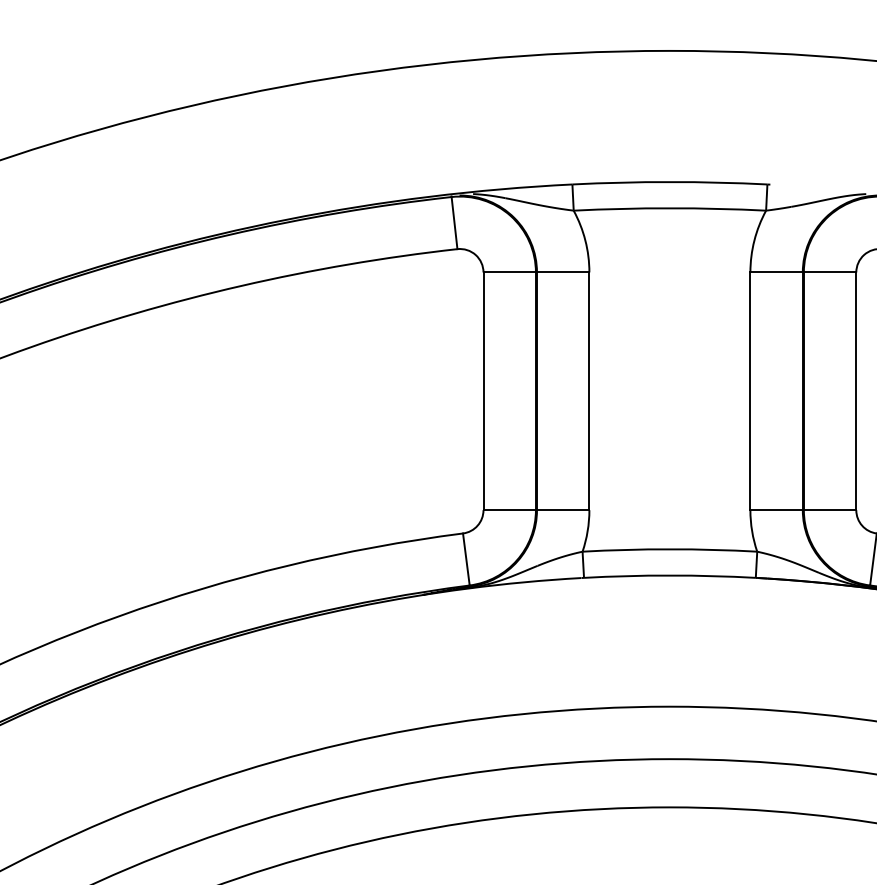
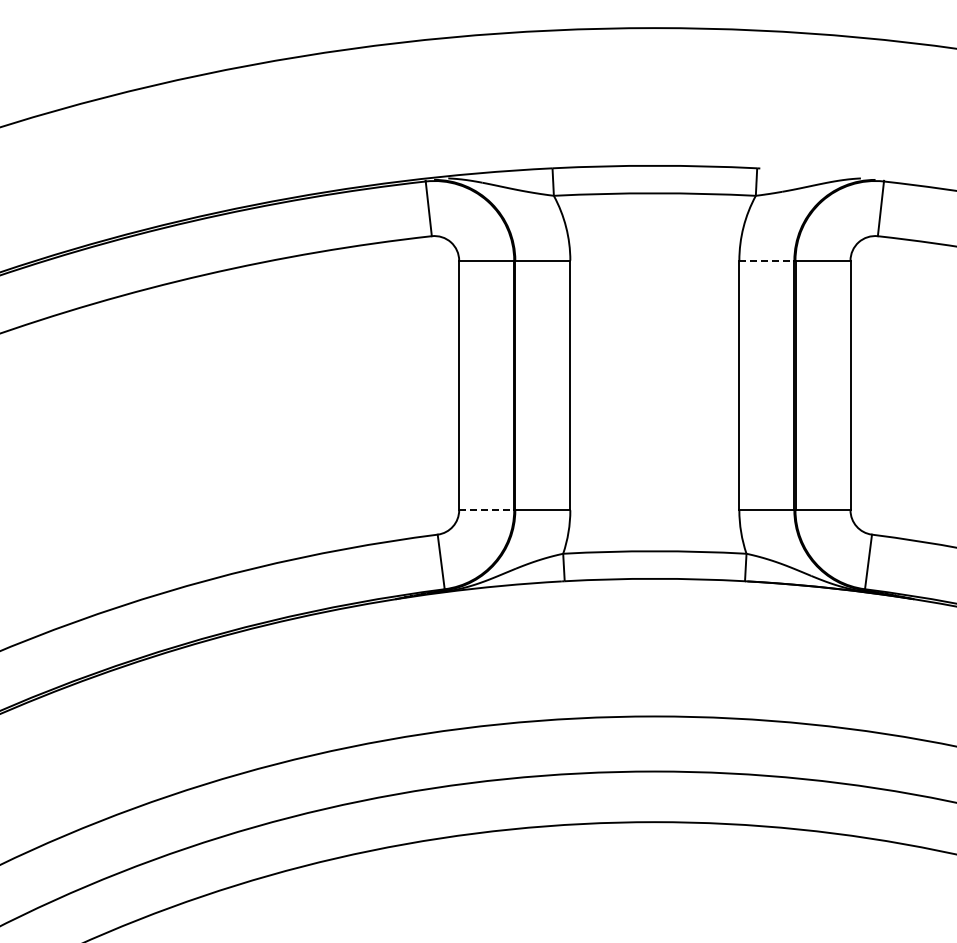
line: (776, 272) -> (766, 260), solid -> dashed
line: (509, 510) -> (486, 510), solid -> dashed

